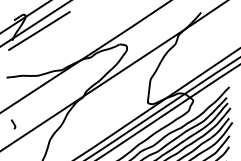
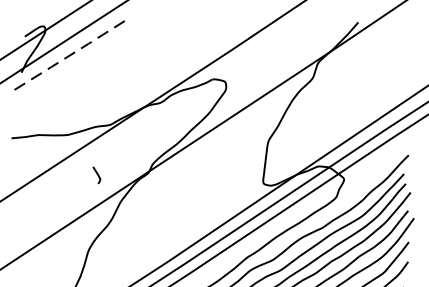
line: (39, 30) -> (70, 54), solid -> dashed
curve: (13, 124) -> (96, 175), moved

